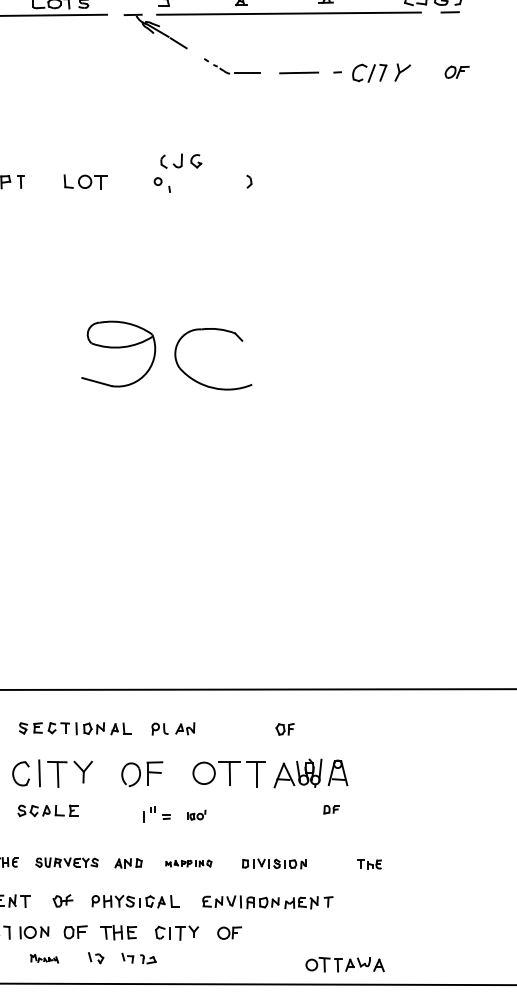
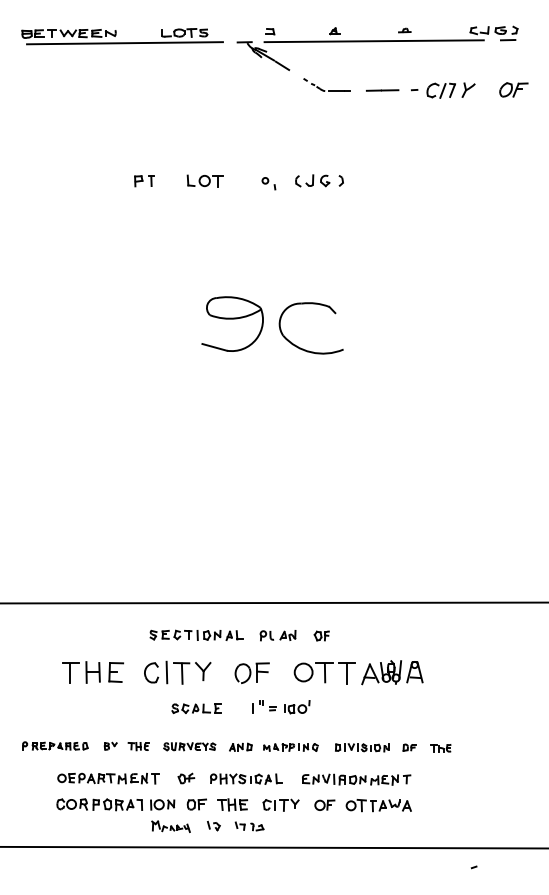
part: (456, 71) -> (513, 89), size x1.43
part: (181, 160) -> (312, 180), moved
part: (284, 728) -> (321, 635), moved
part: (331, 809) -> (409, 747), moved
part: (47, 810) -> (196, 708), moved
part: (196, 815) -> (297, 707), size x1.67
part: (188, 863) -> (290, 747), size x1.43
part: (43, 958) -> (170, 826), size x1.67
part: (344, 964) -> (378, 805), moved

